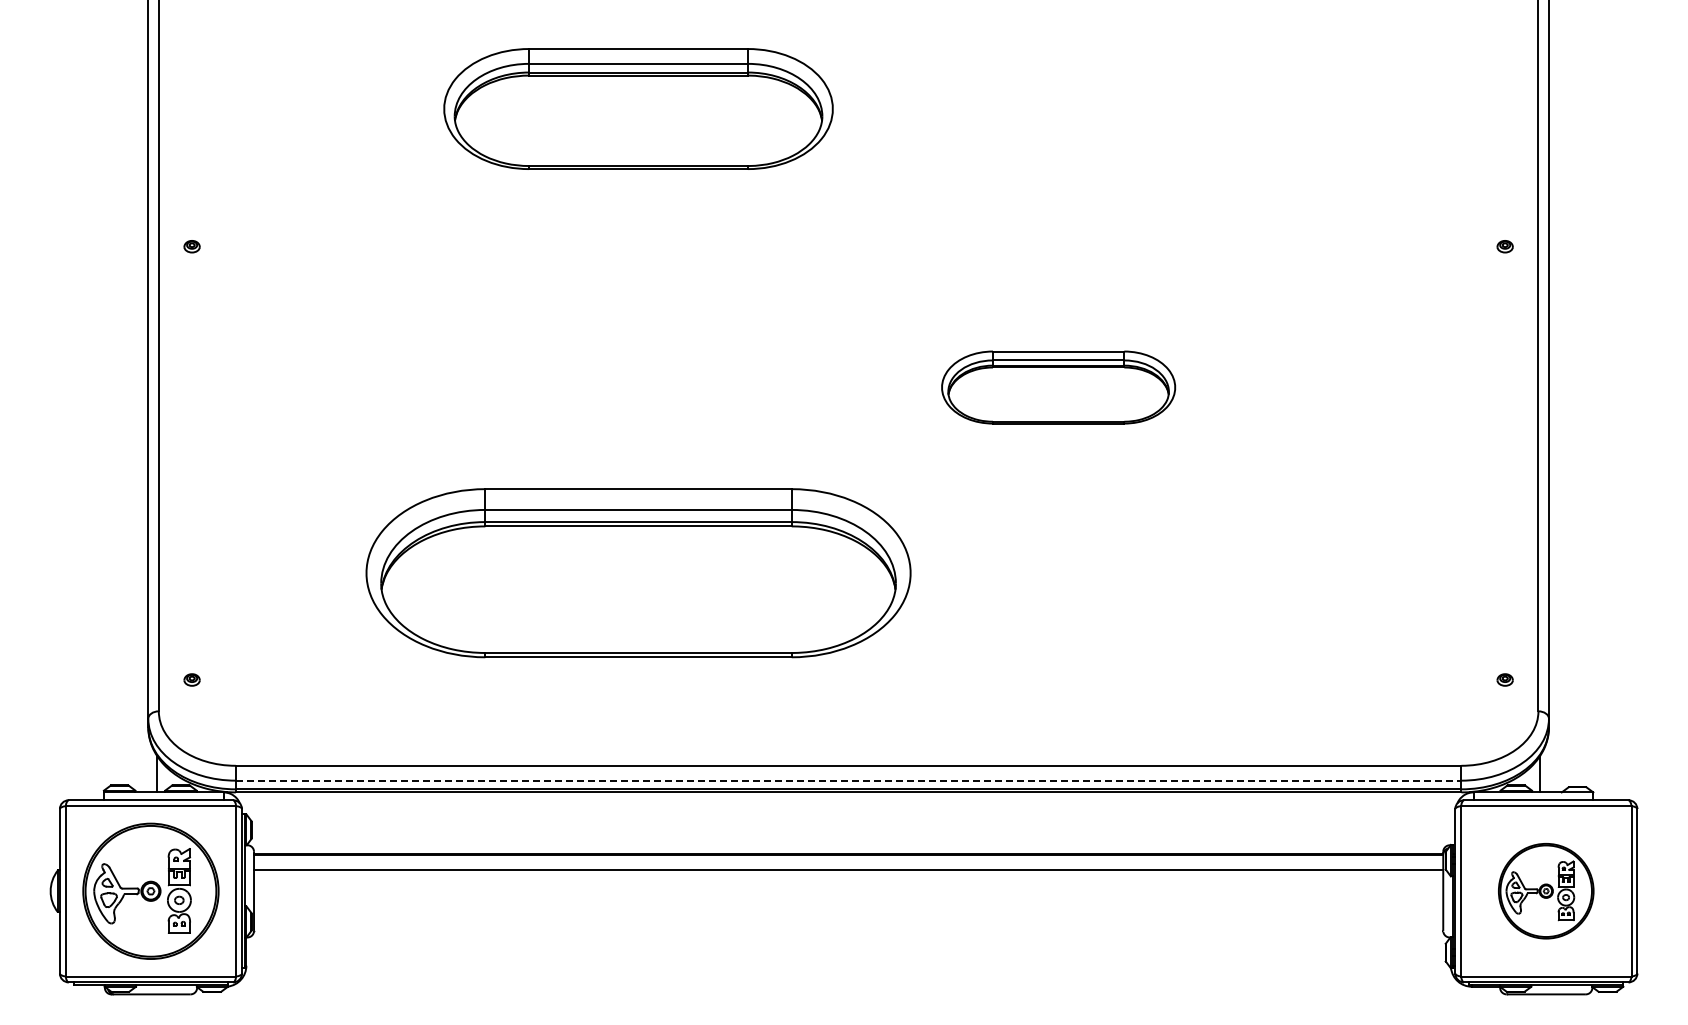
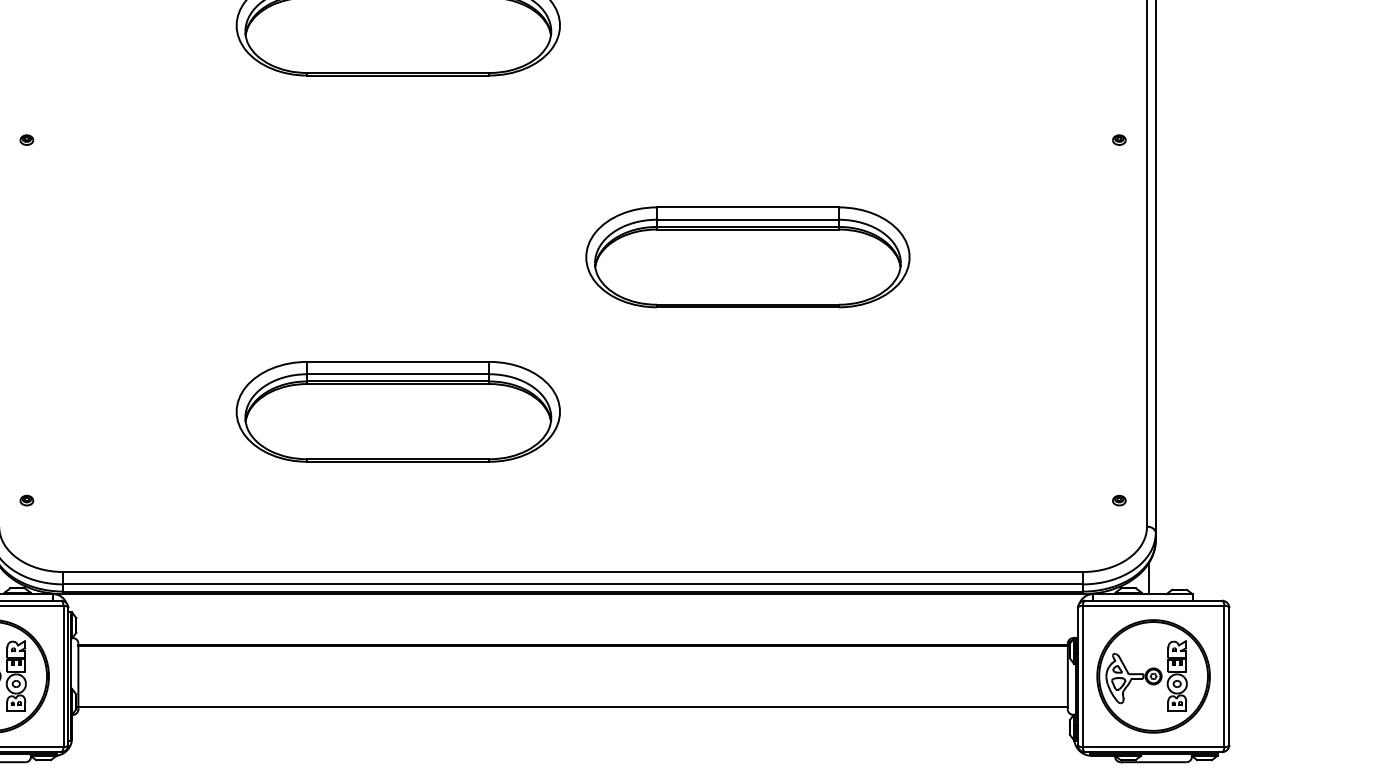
part: (1058, 387) -> (747, 257), size x1.67
part: (638, 573) -> (398, 412), size x0.71
line: (848, 780) -> (573, 584), dashed -> solid
line: (848, 870) -> (573, 707), moved
part: (1545, 890) -> (1152, 675), size x1.43

